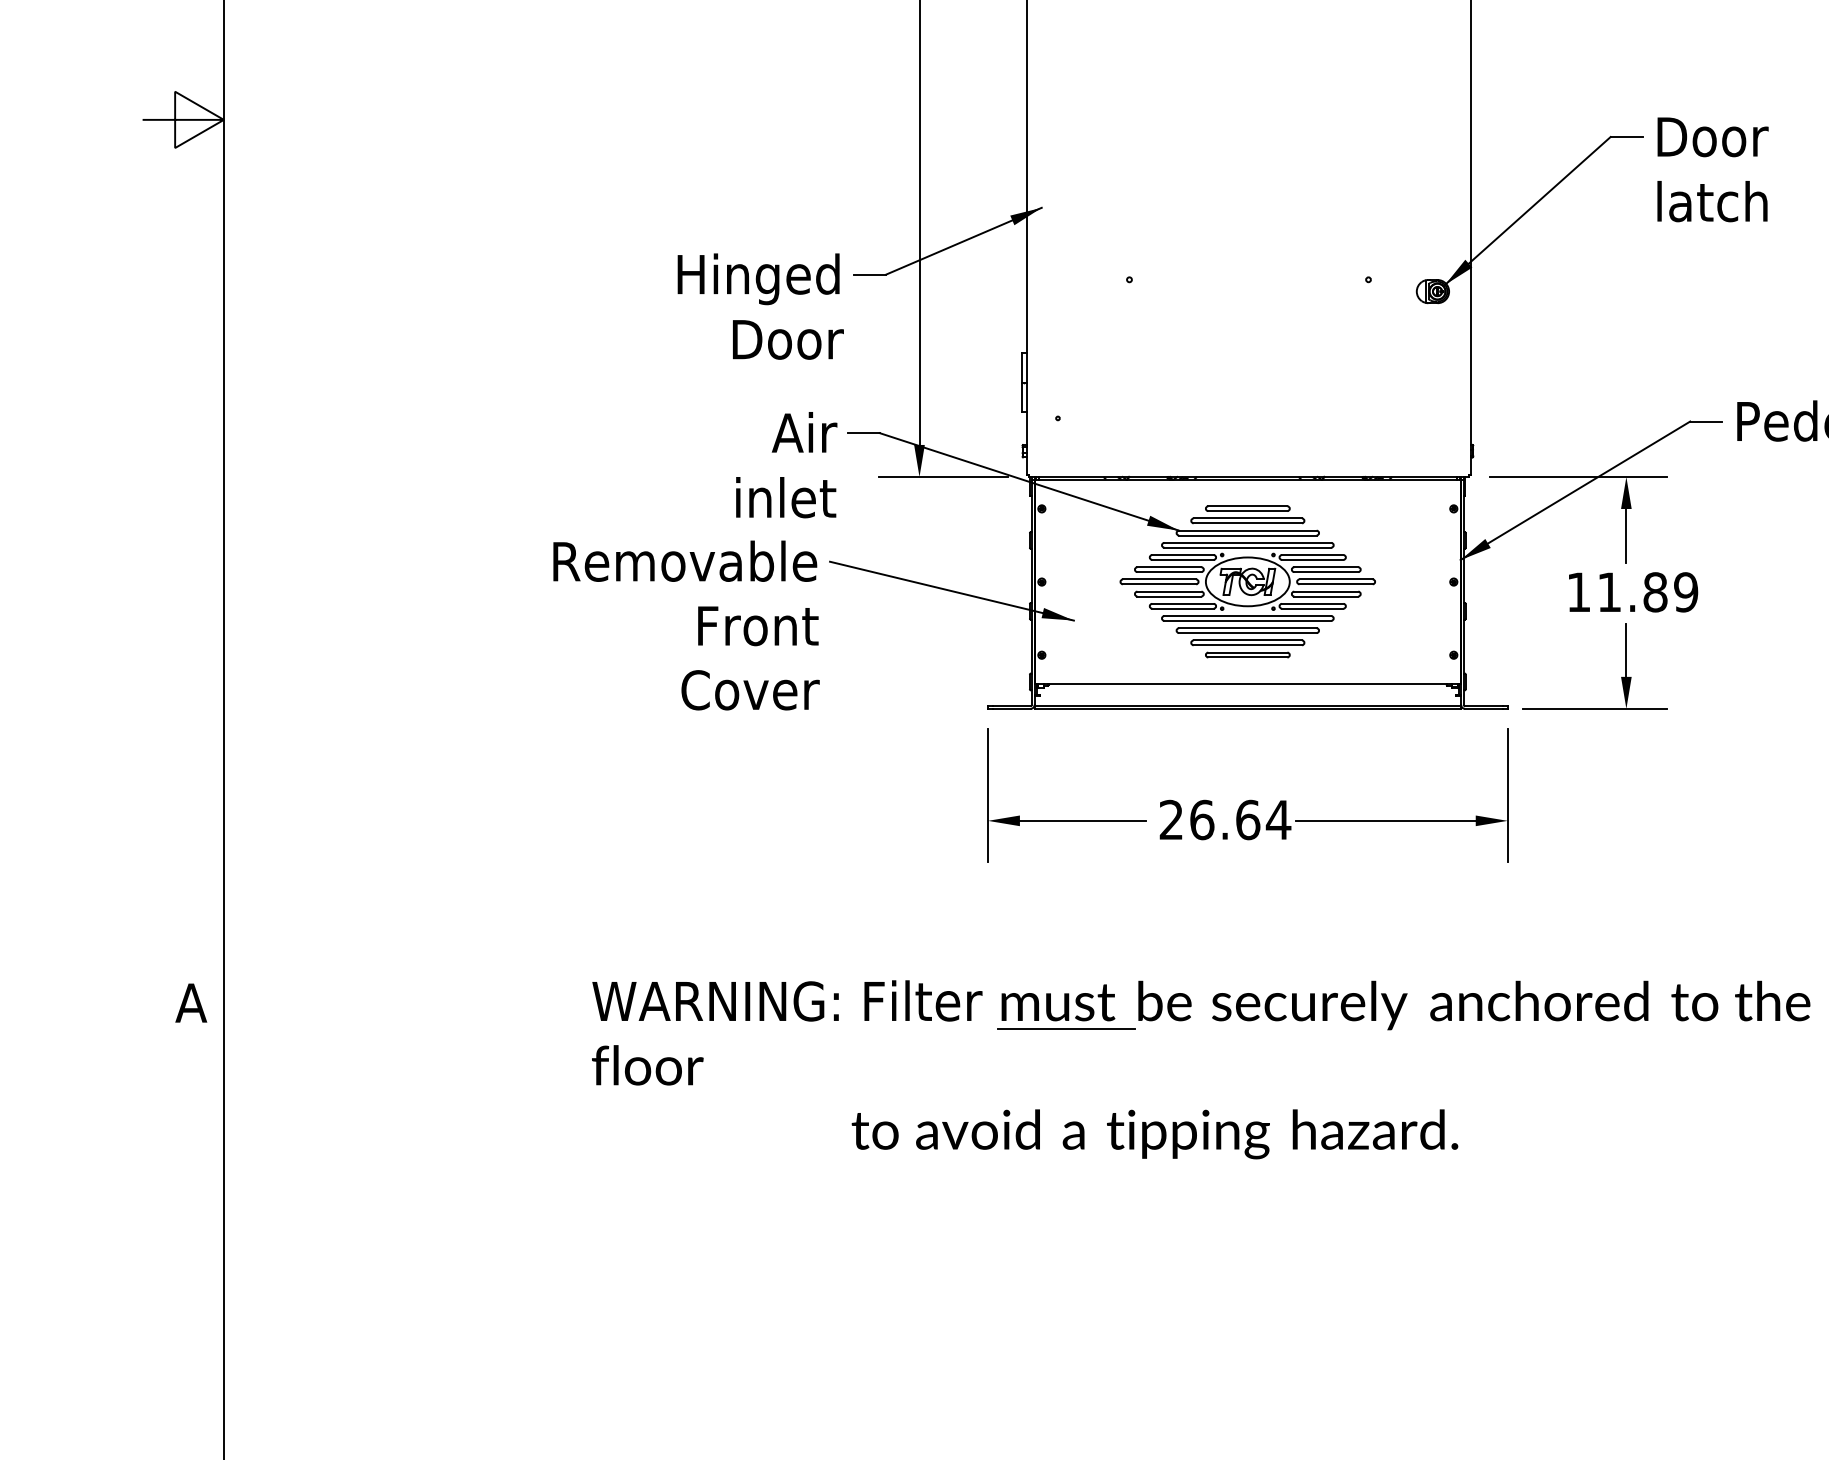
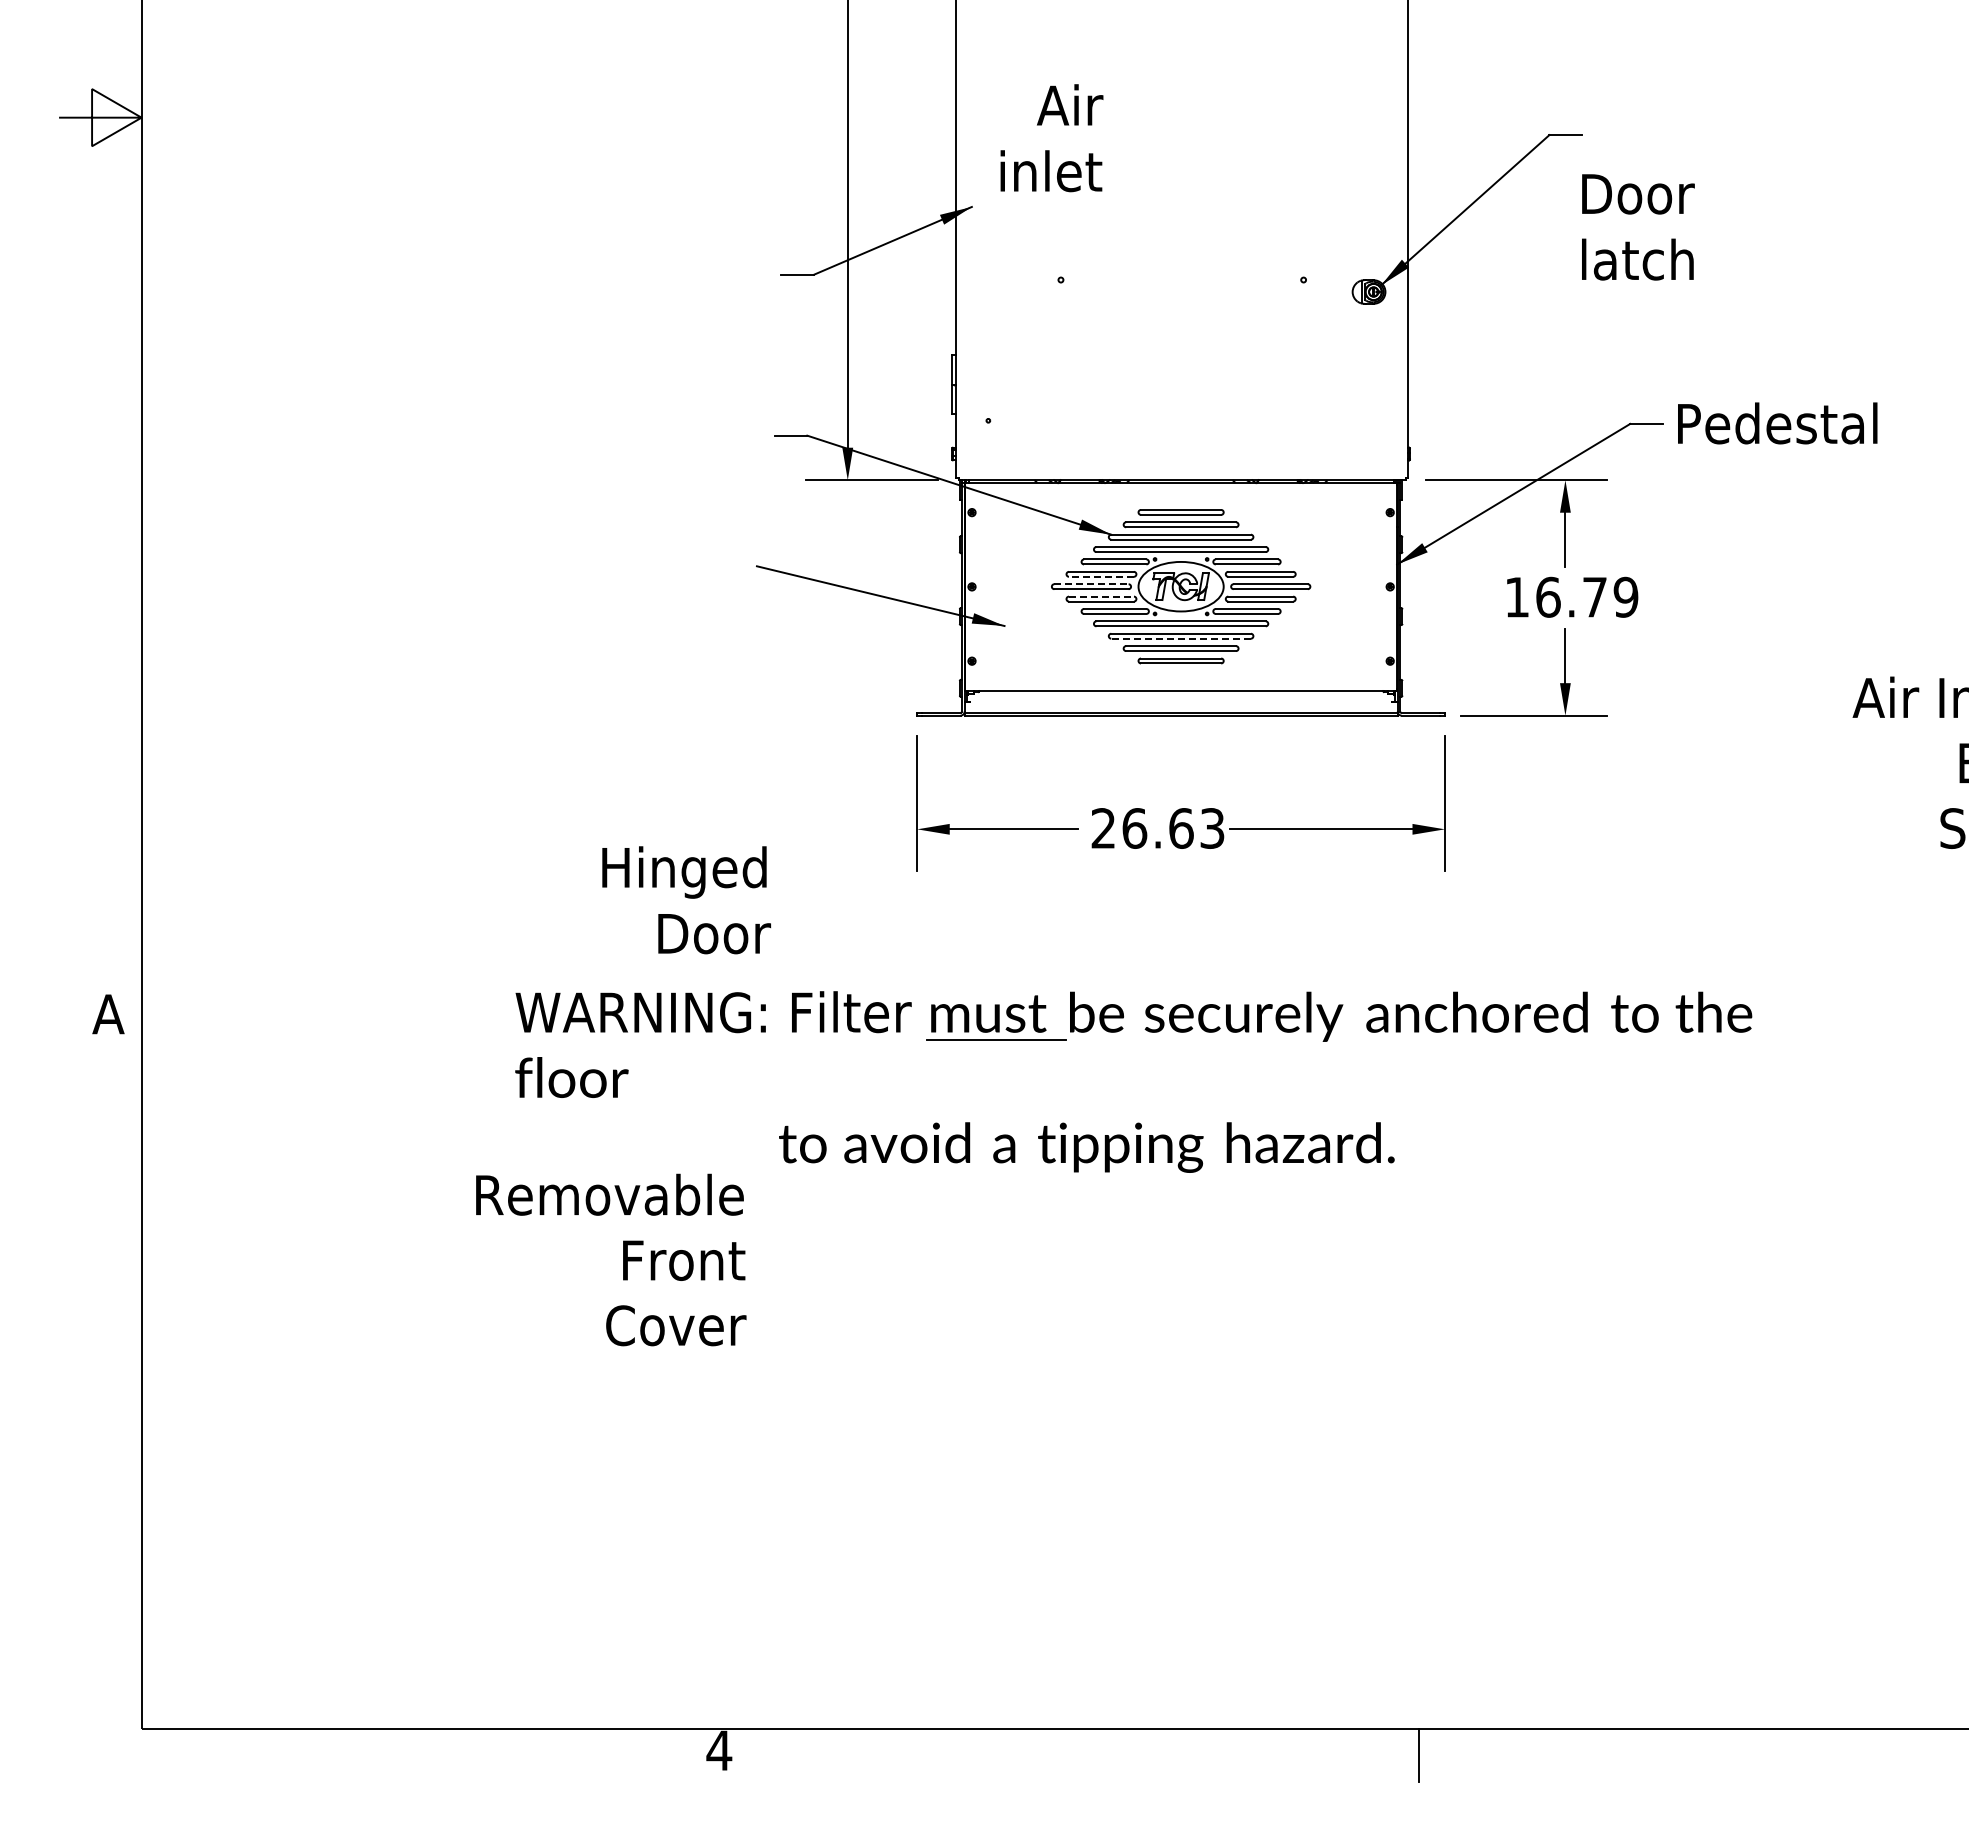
text: (1713, 169) -> (1638, 227), moved
text: (760, 306) -> (686, 900), moved
text: (786, 465) -> (1051, 138), moved
line: (1168, 571) -> (1100, 576), solid -> dashed
line: (1159, 579) -> (1091, 584), solid -> dashed
line: (1169, 591) -> (1101, 596), solid -> dashed
text: (1632, 591) -> (1571, 596), 11.89 -> 16.79
text: (686, 625) -> (611, 1259), moved
line: (1248, 632) -> (1181, 638), solid -> dashed
text: (1278, 820) -> (1212, 828), 26.64 -> 26.63

